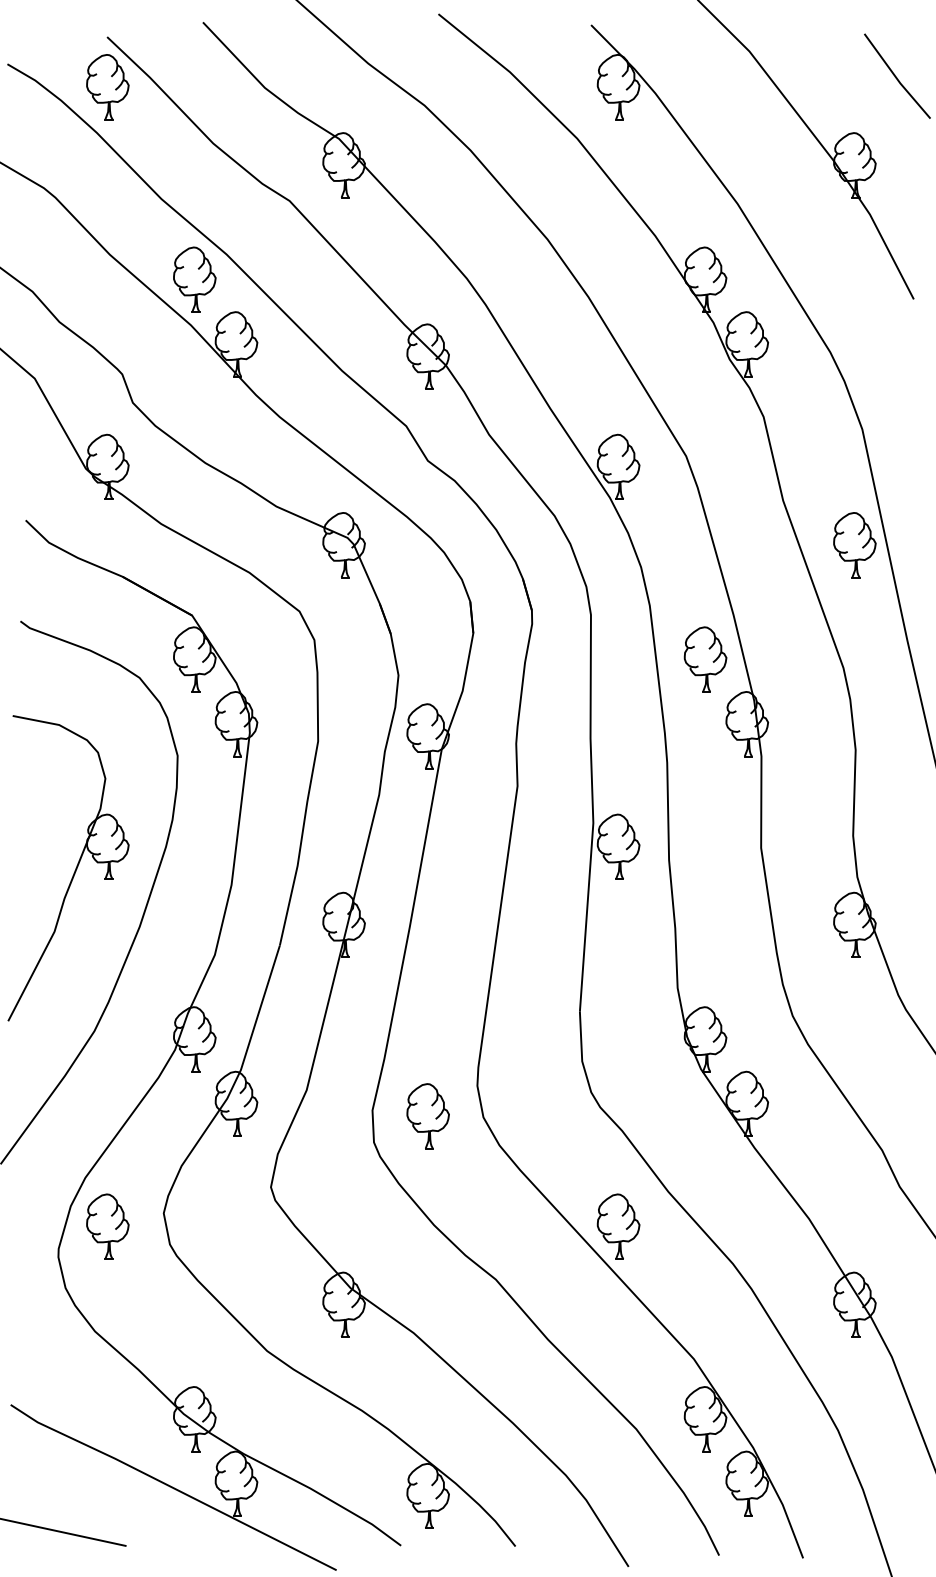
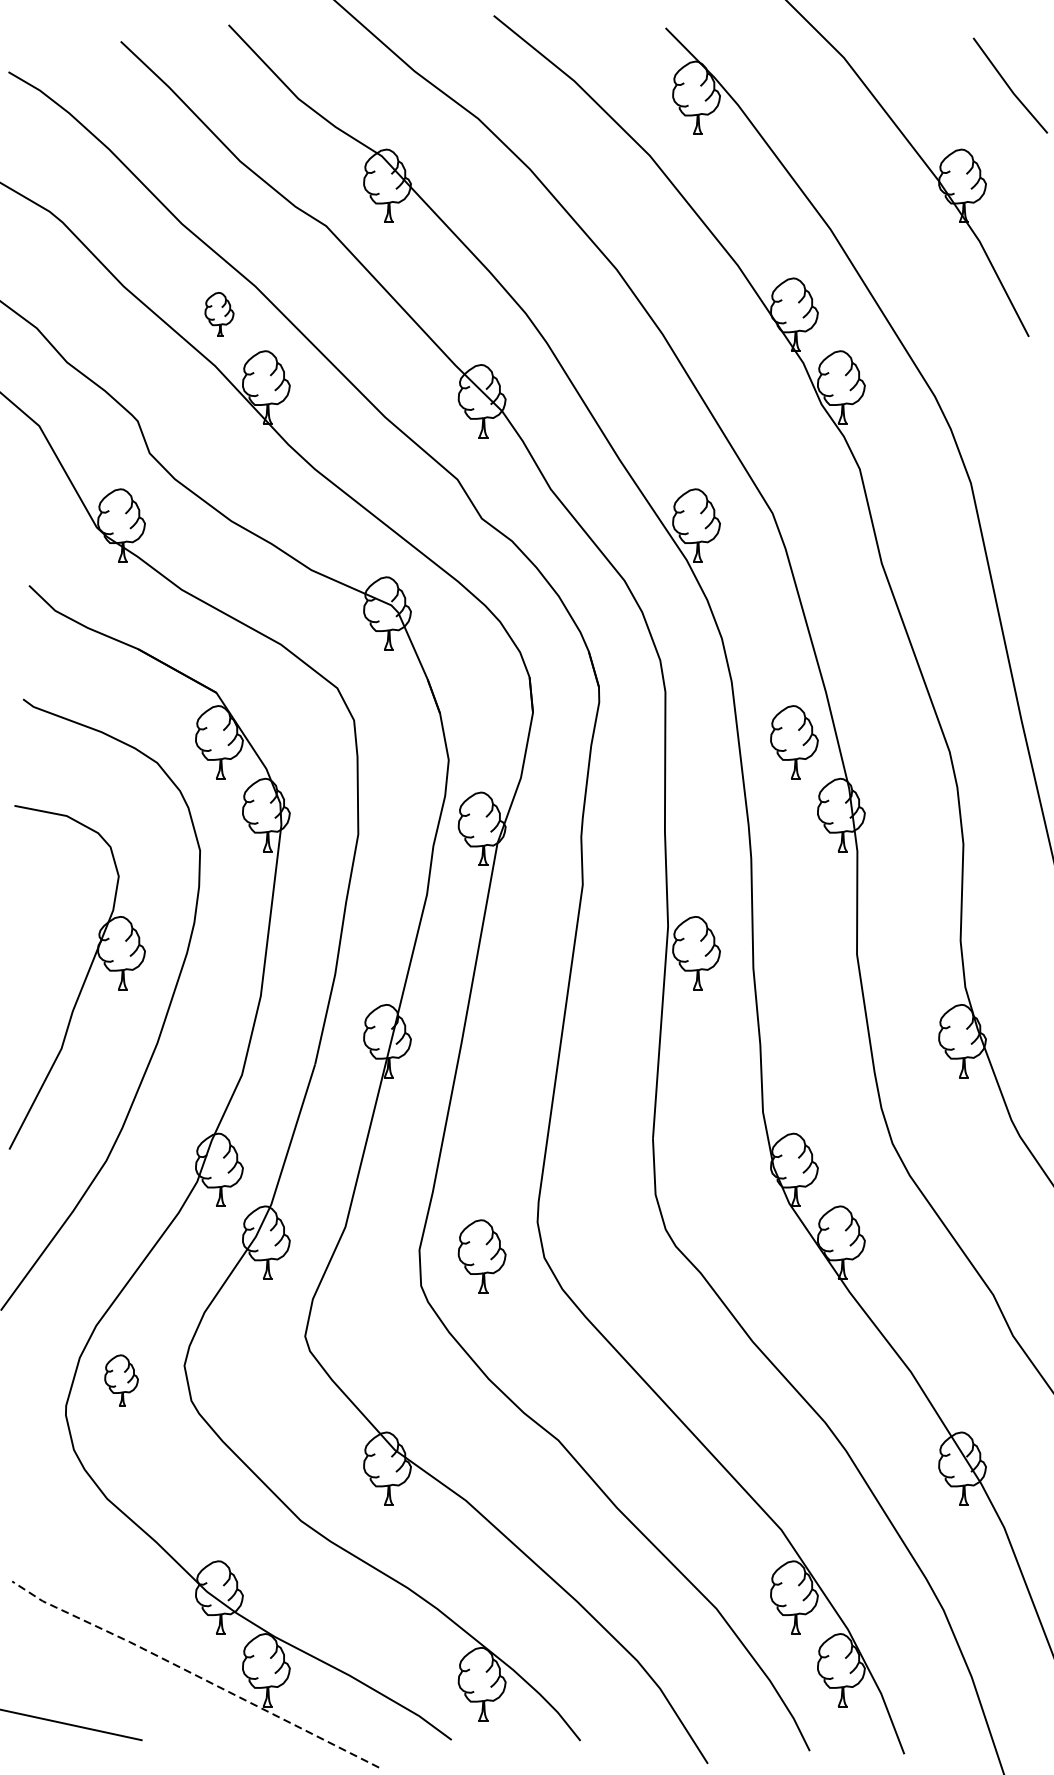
part: (107, 87) -> (121, 98), removed
part: (194, 279) -> (219, 314), size x0.6
part: (854, 545) -> (962, 613), removed
part: (107, 1226) -> (121, 1380), size x0.7
part: (618, 1226) -> (696, 1380), removed
line: (171, 1487) -> (193, 1674), solid -> dashed

